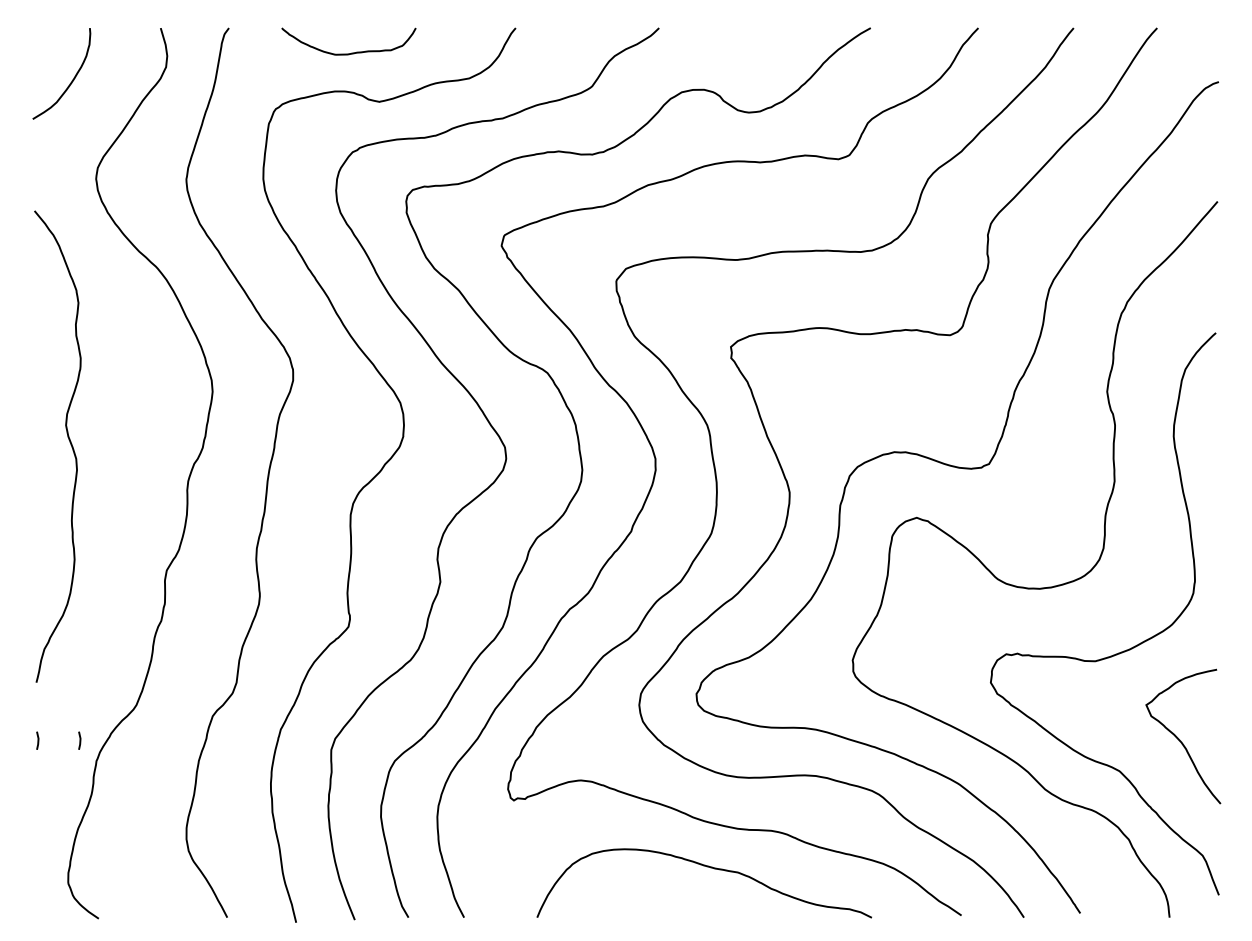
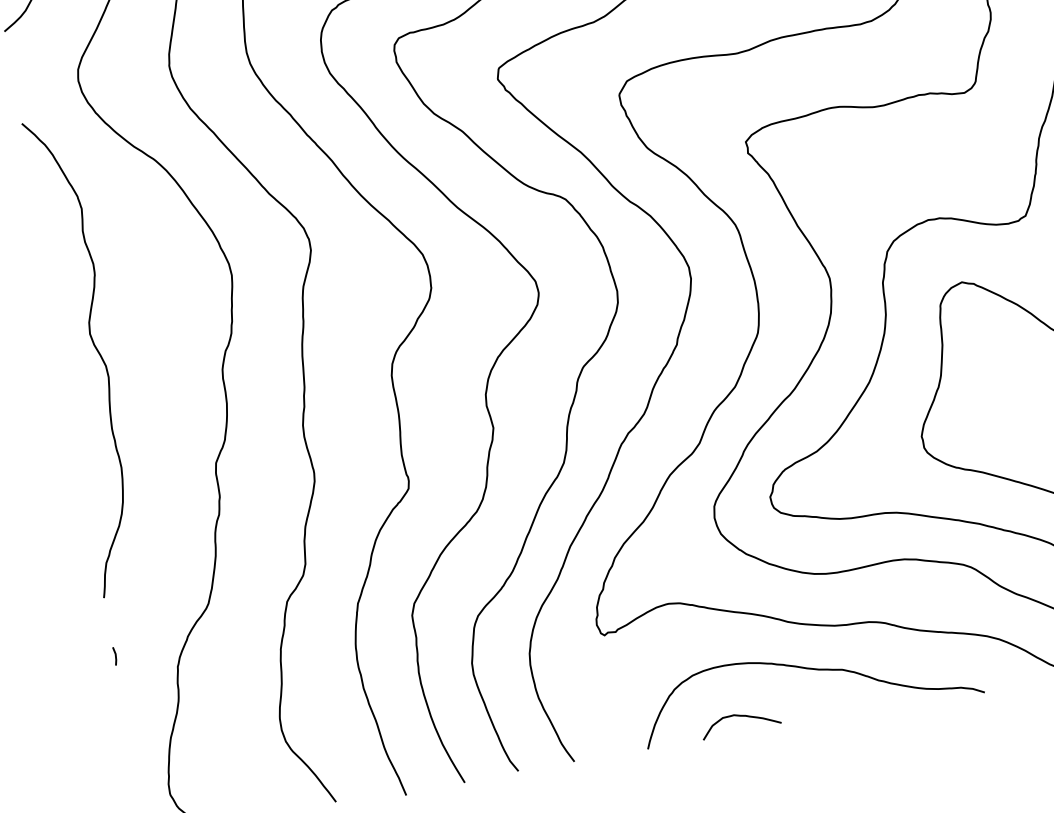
line: (79, 740) -> (157, 648), removed
curve: (631, 901) -> (740, 717), added

